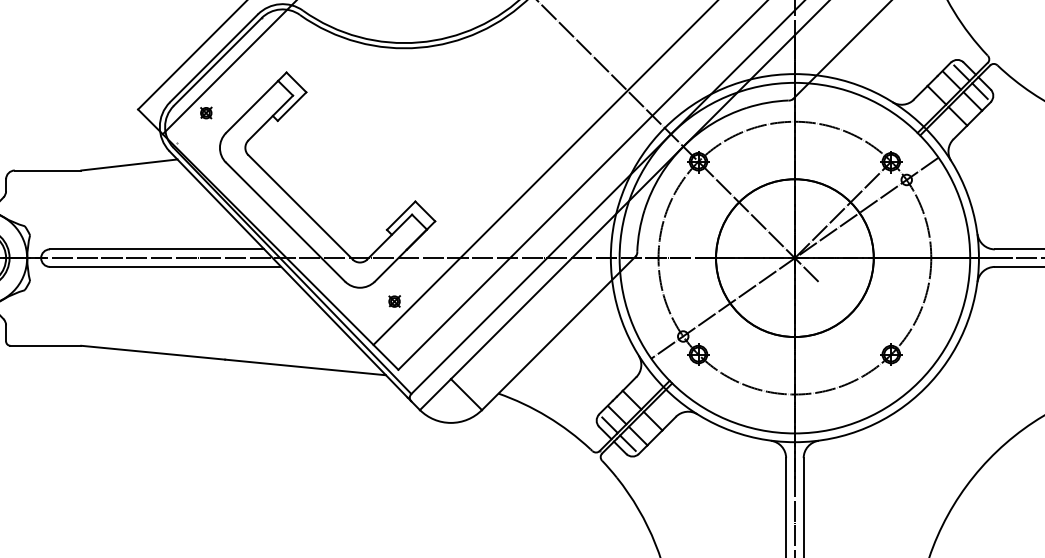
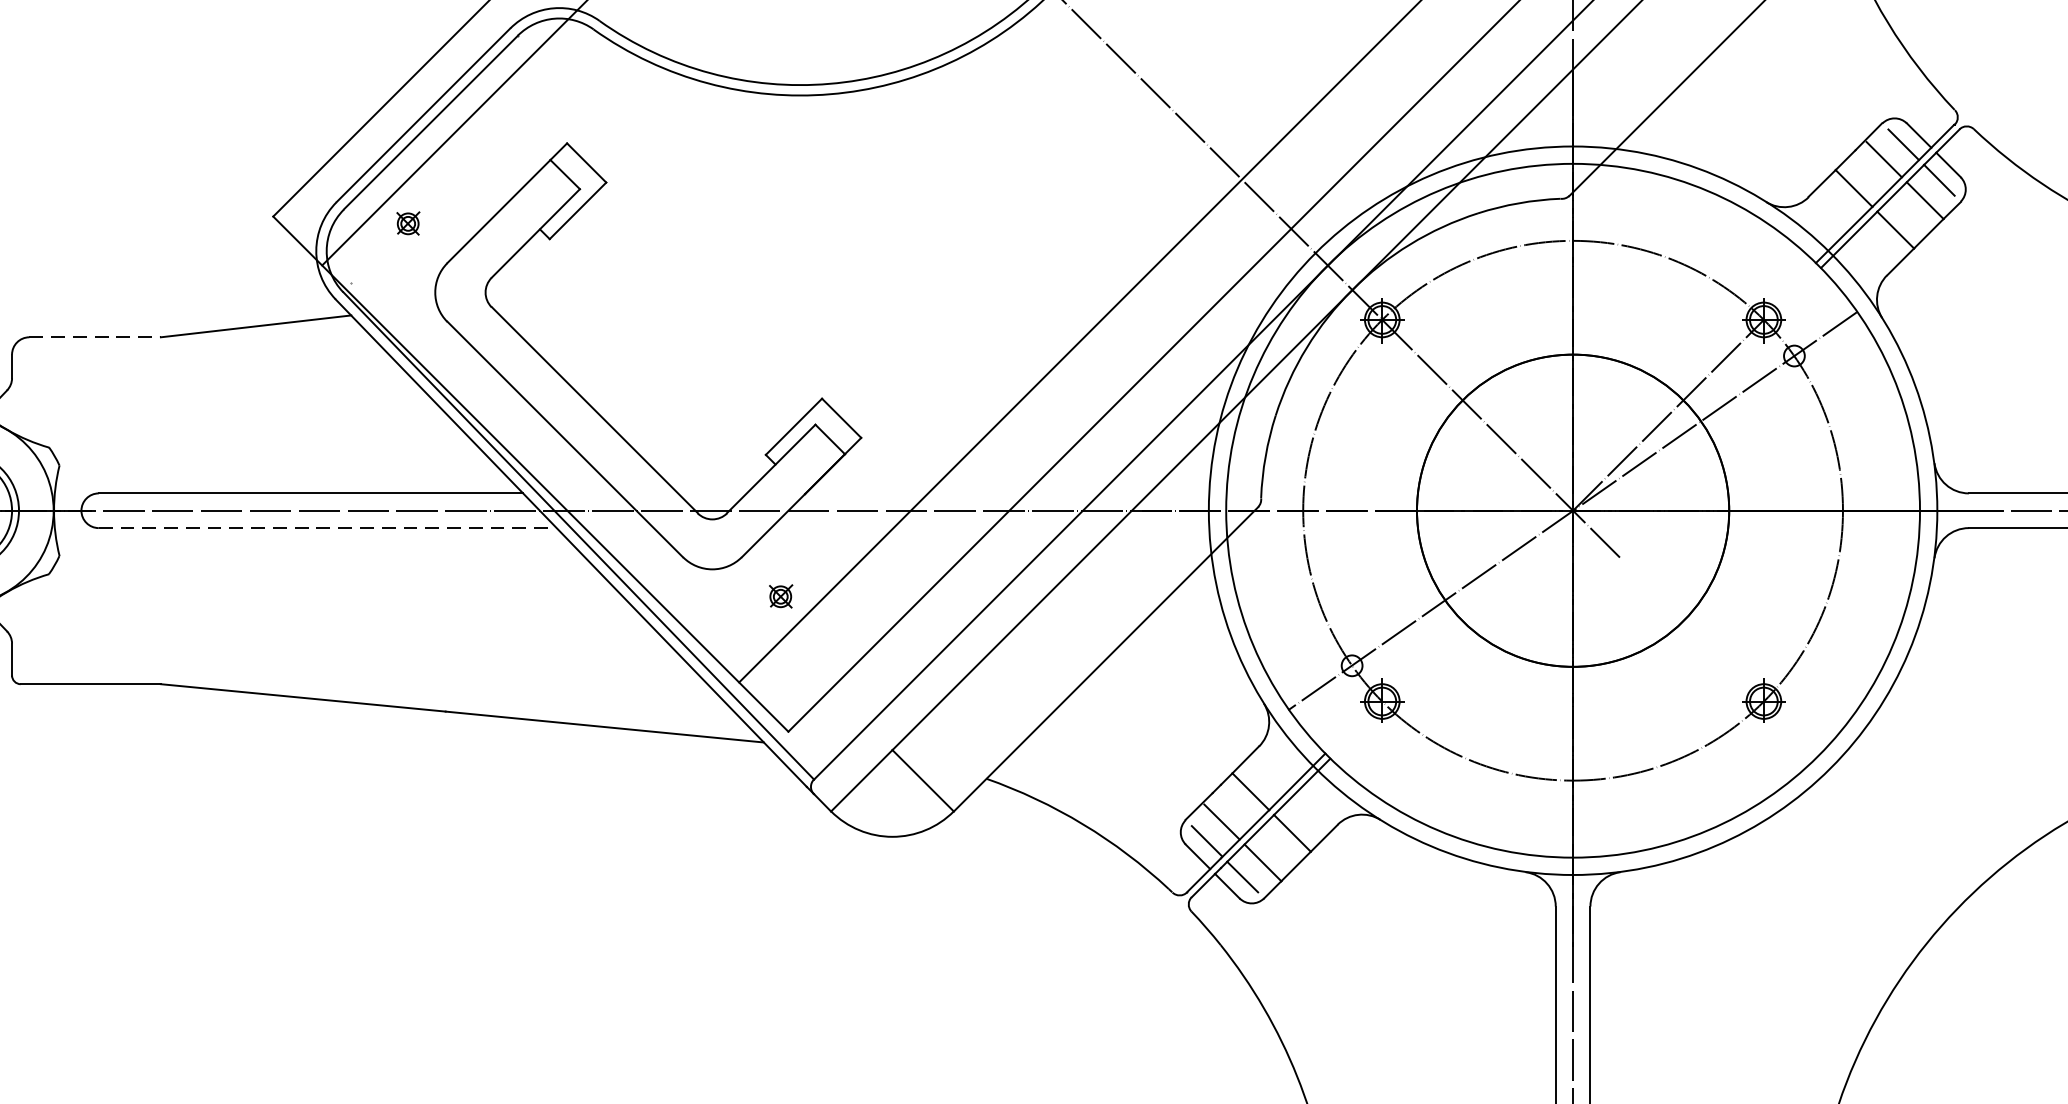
line: (48, 170) -> (95, 337), solid -> dashed
line: (165, 266) -> (327, 527), solid -> dashed

